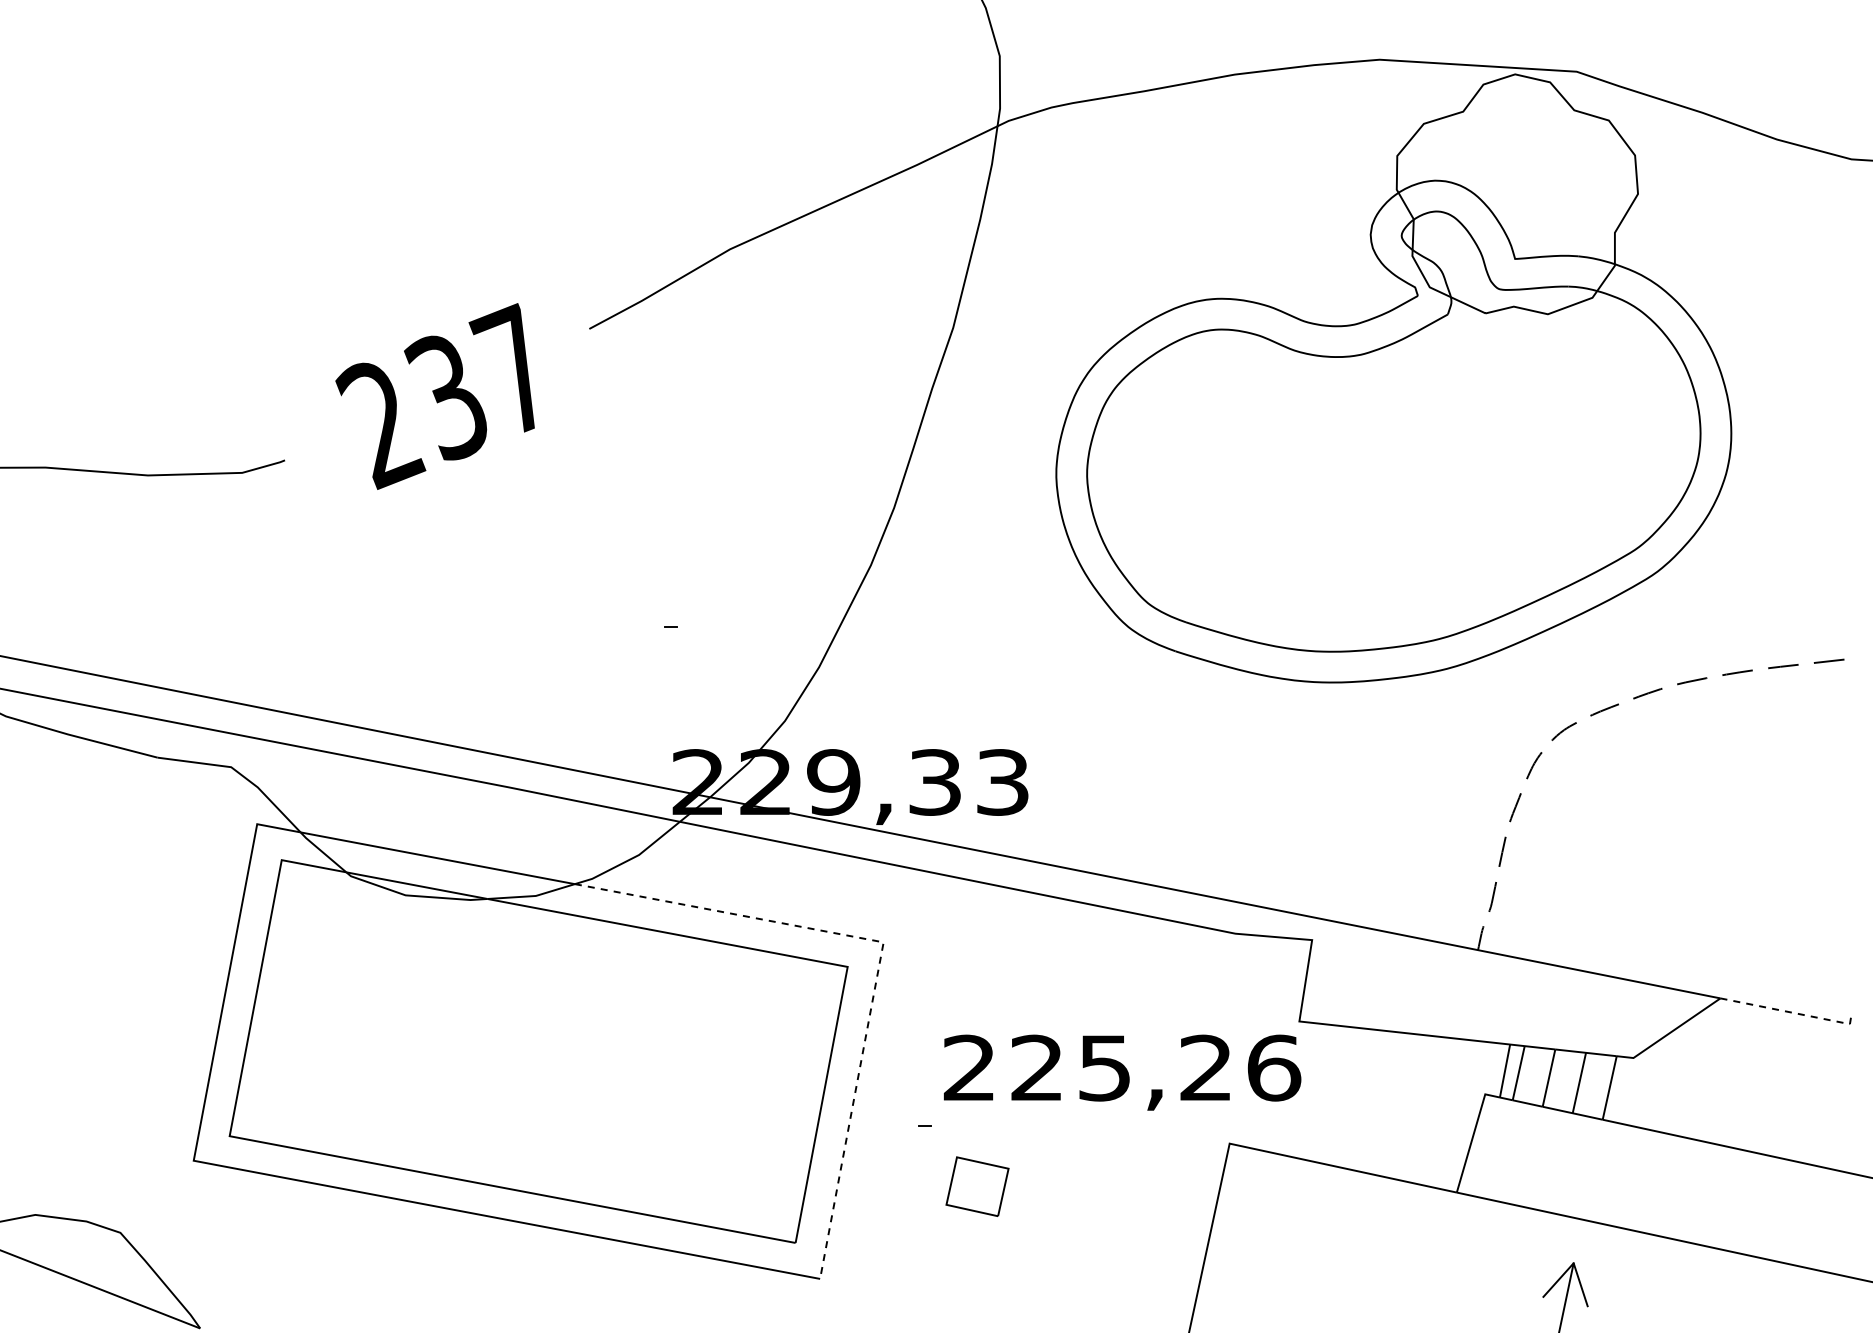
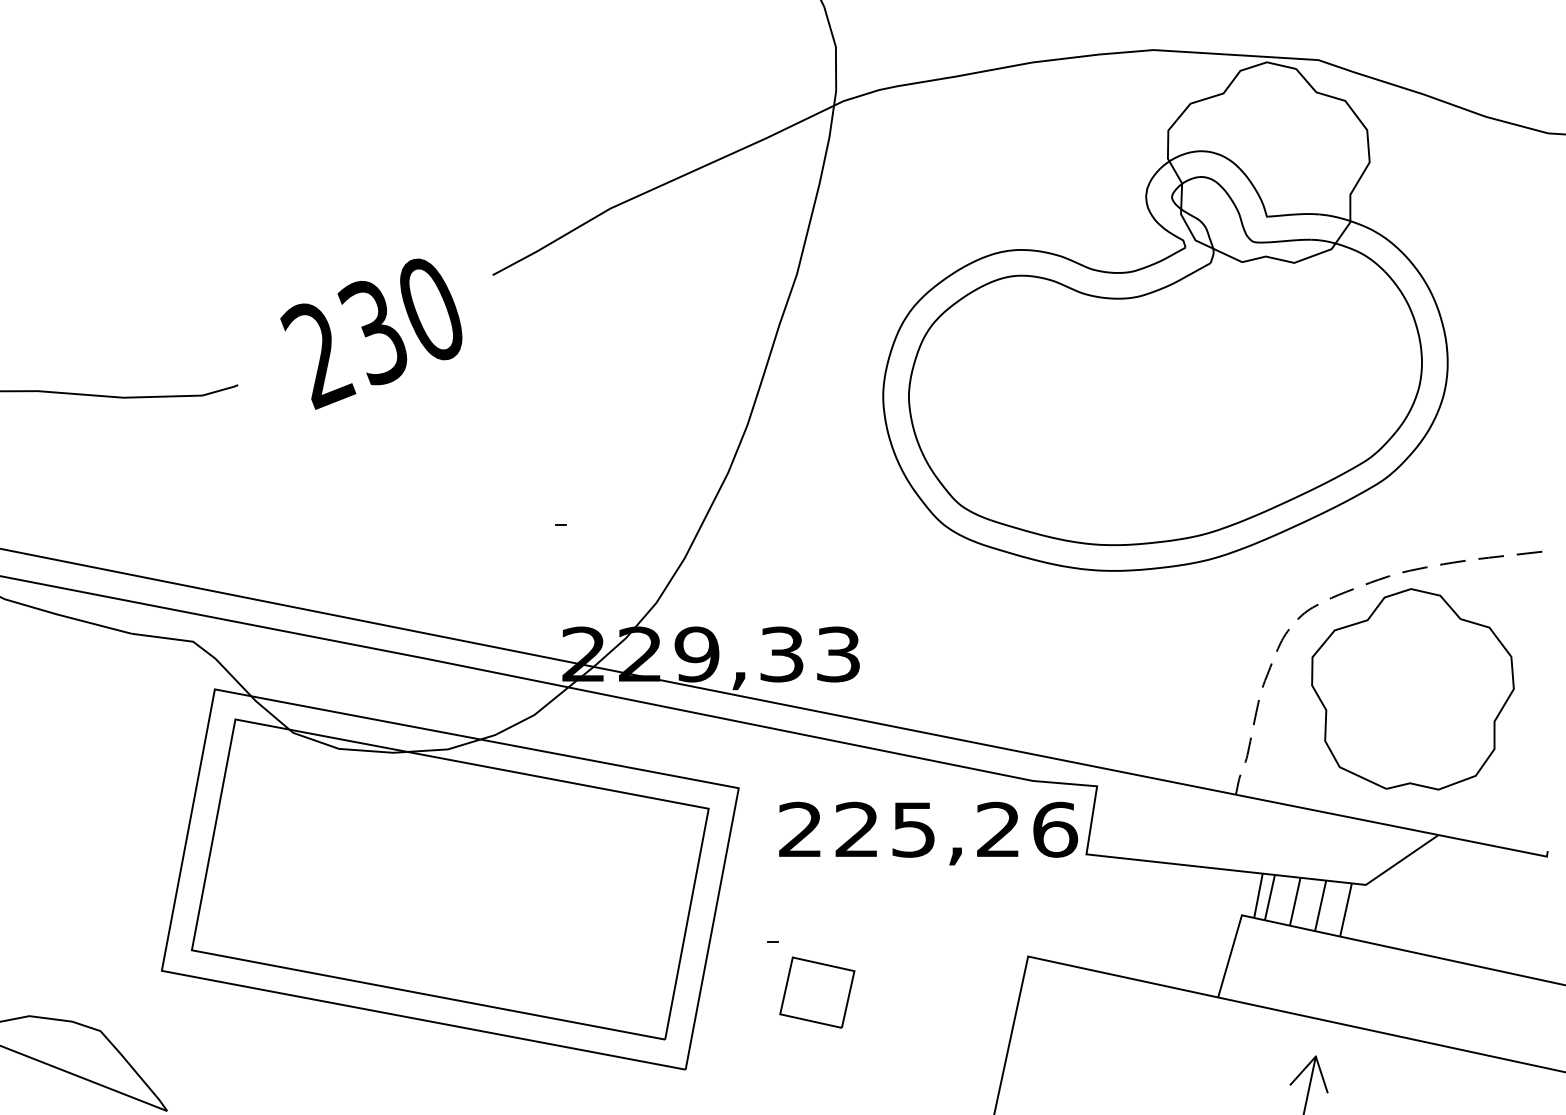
text: (510, 367) -> (426, 307), 237 -> 230
part: (1689, 823) -> (1412, 688), added
line: (881, 956) -> (737, 800), dashed -> solid
line: (1789, 1012) -> (1496, 846), dashed -> solid
text: (1122, 1072) -> (928, 833), moved
part: (977, 1186) -> (817, 992), size x1.43

